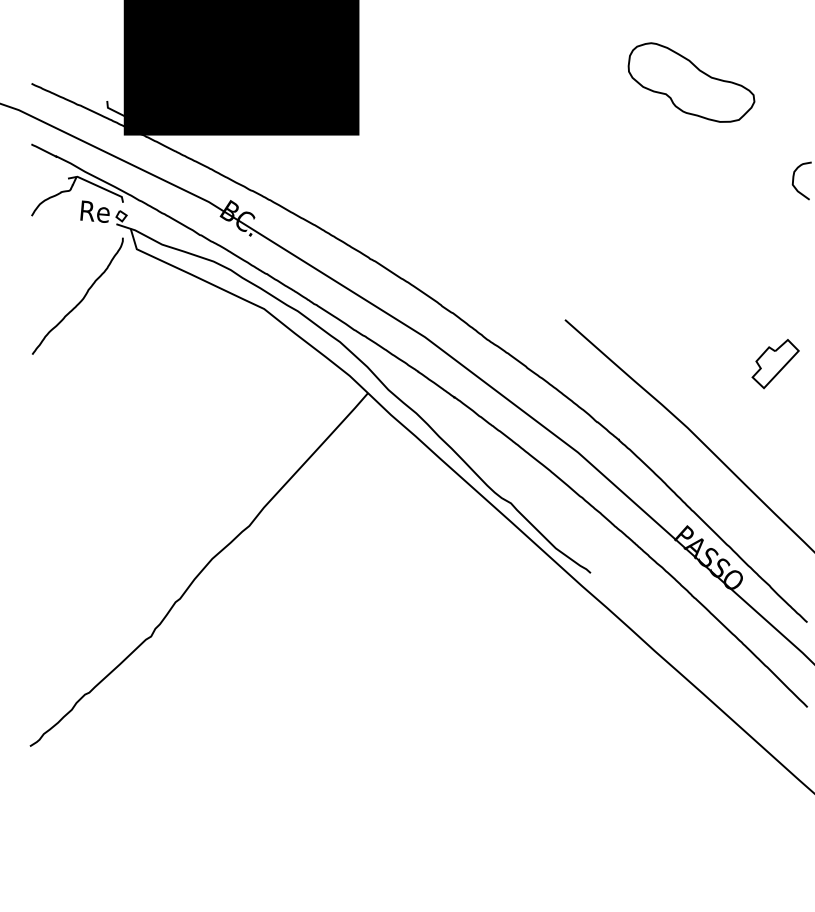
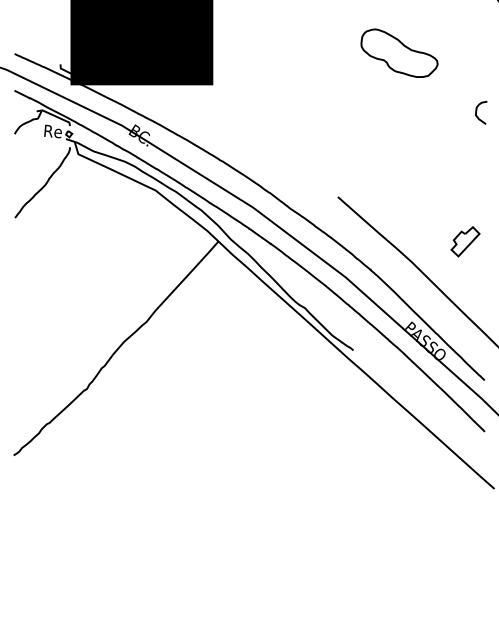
part: (691, 81) -> (399, 52), moved
part: (775, 363) -> (465, 241), moved

